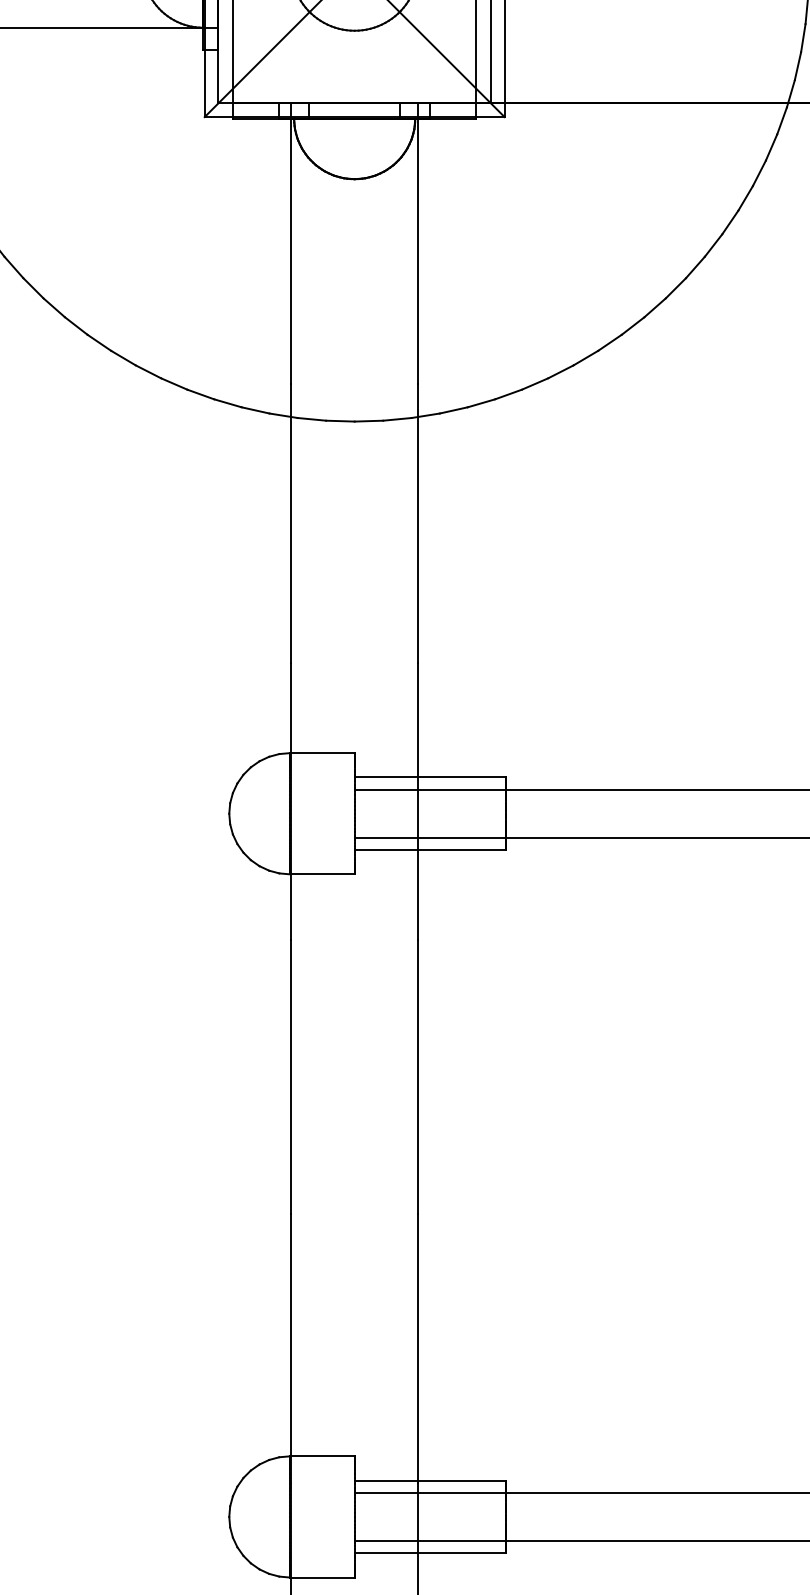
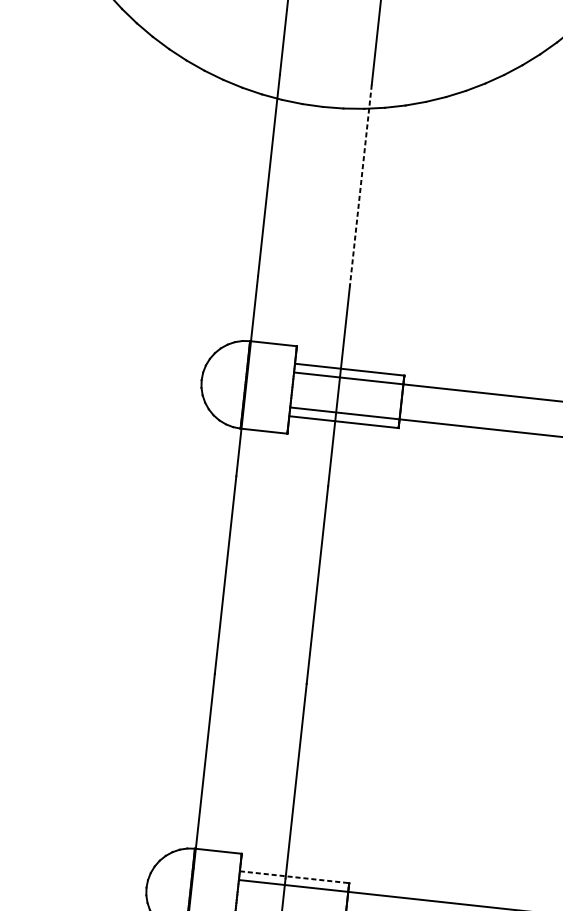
line: (418, 523) -> (360, 185), solid -> dashed
line: (430, 1480) -> (294, 877), solid -> dashed

